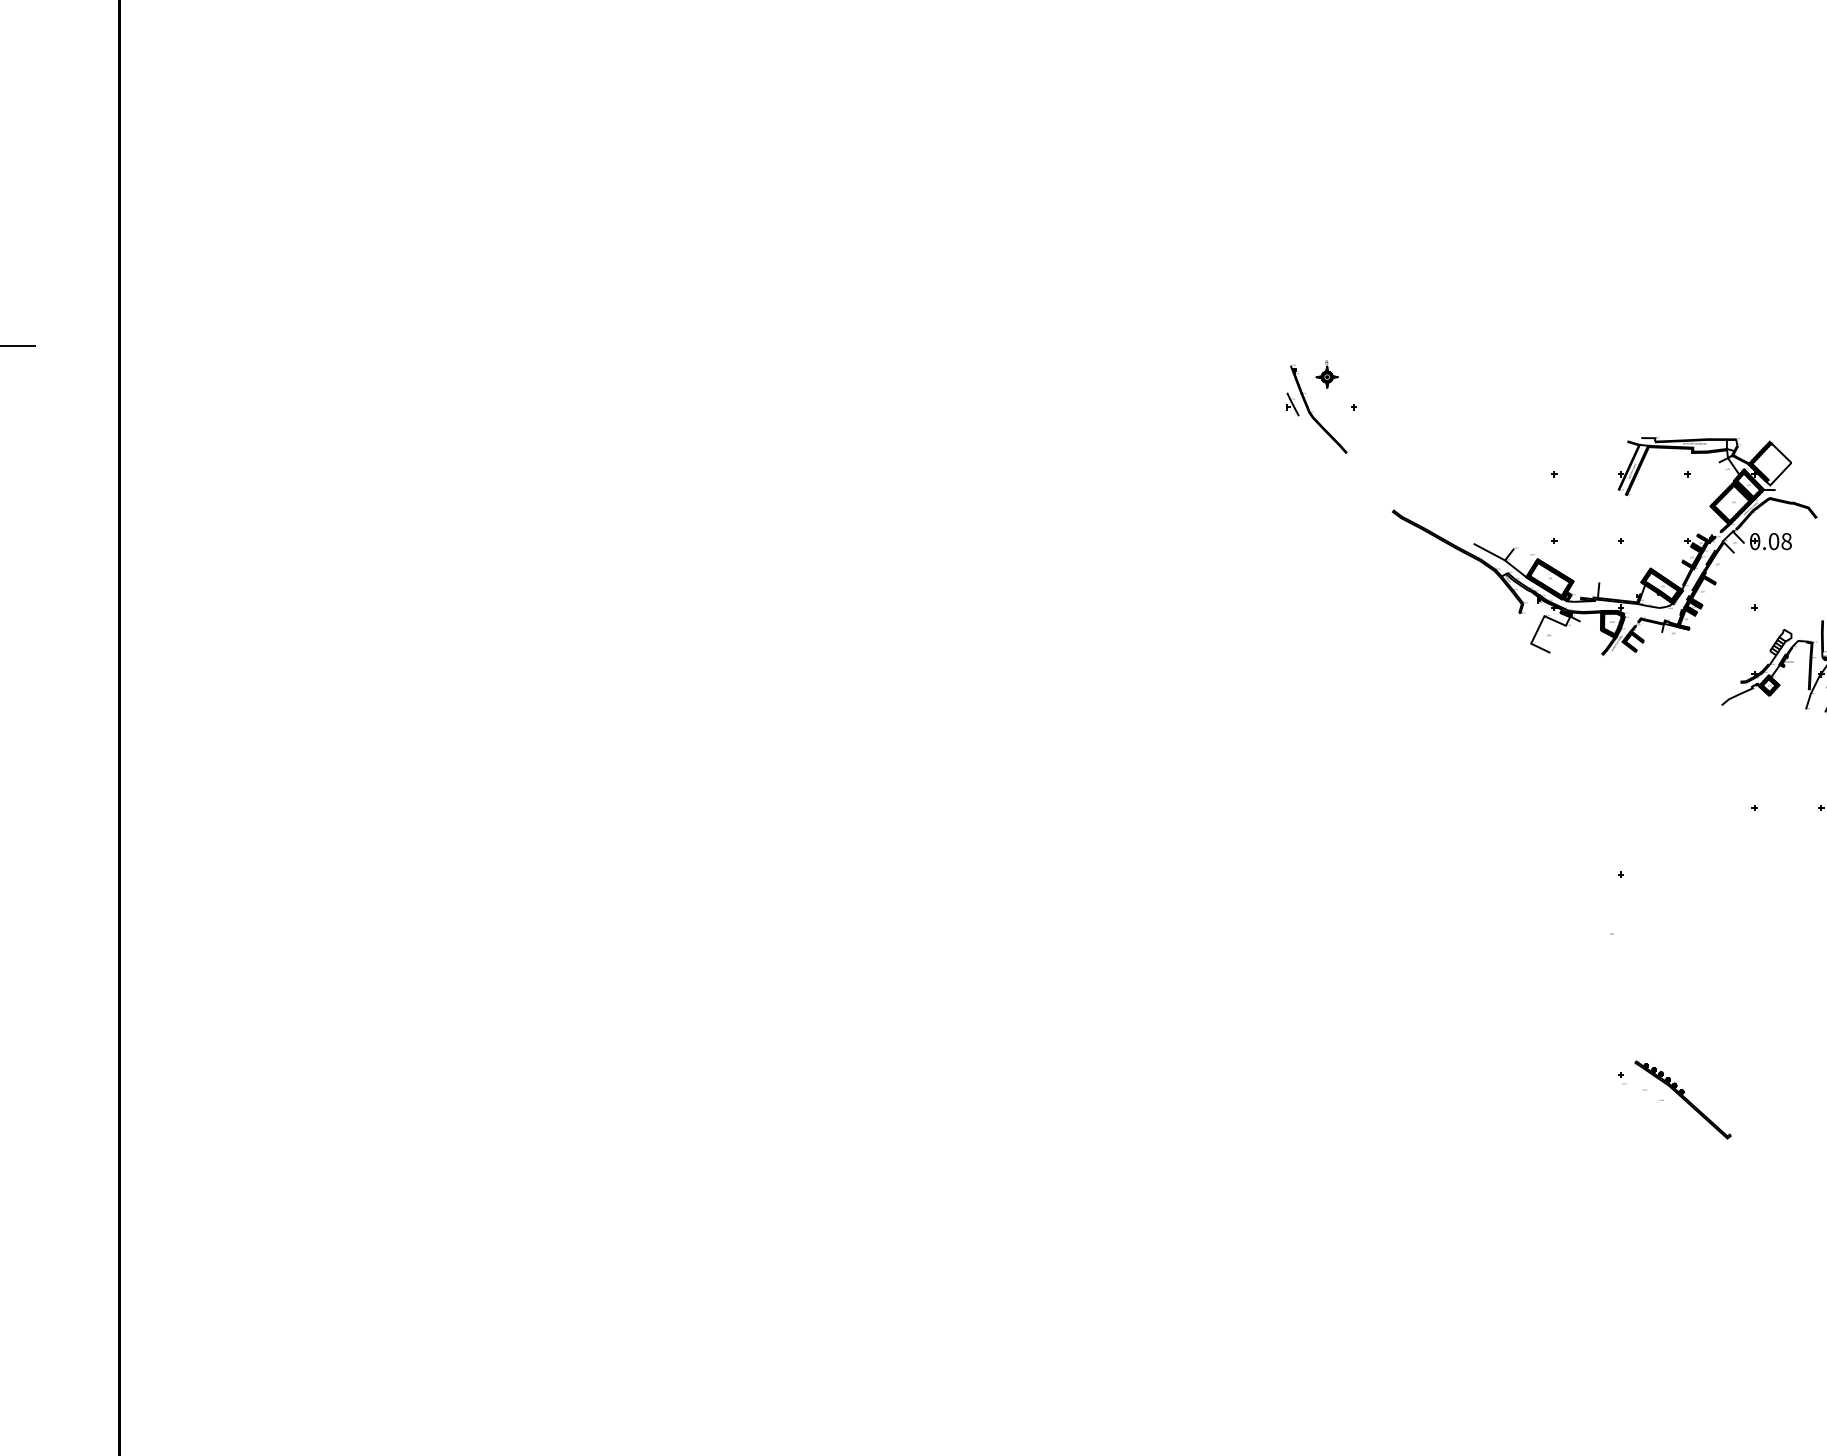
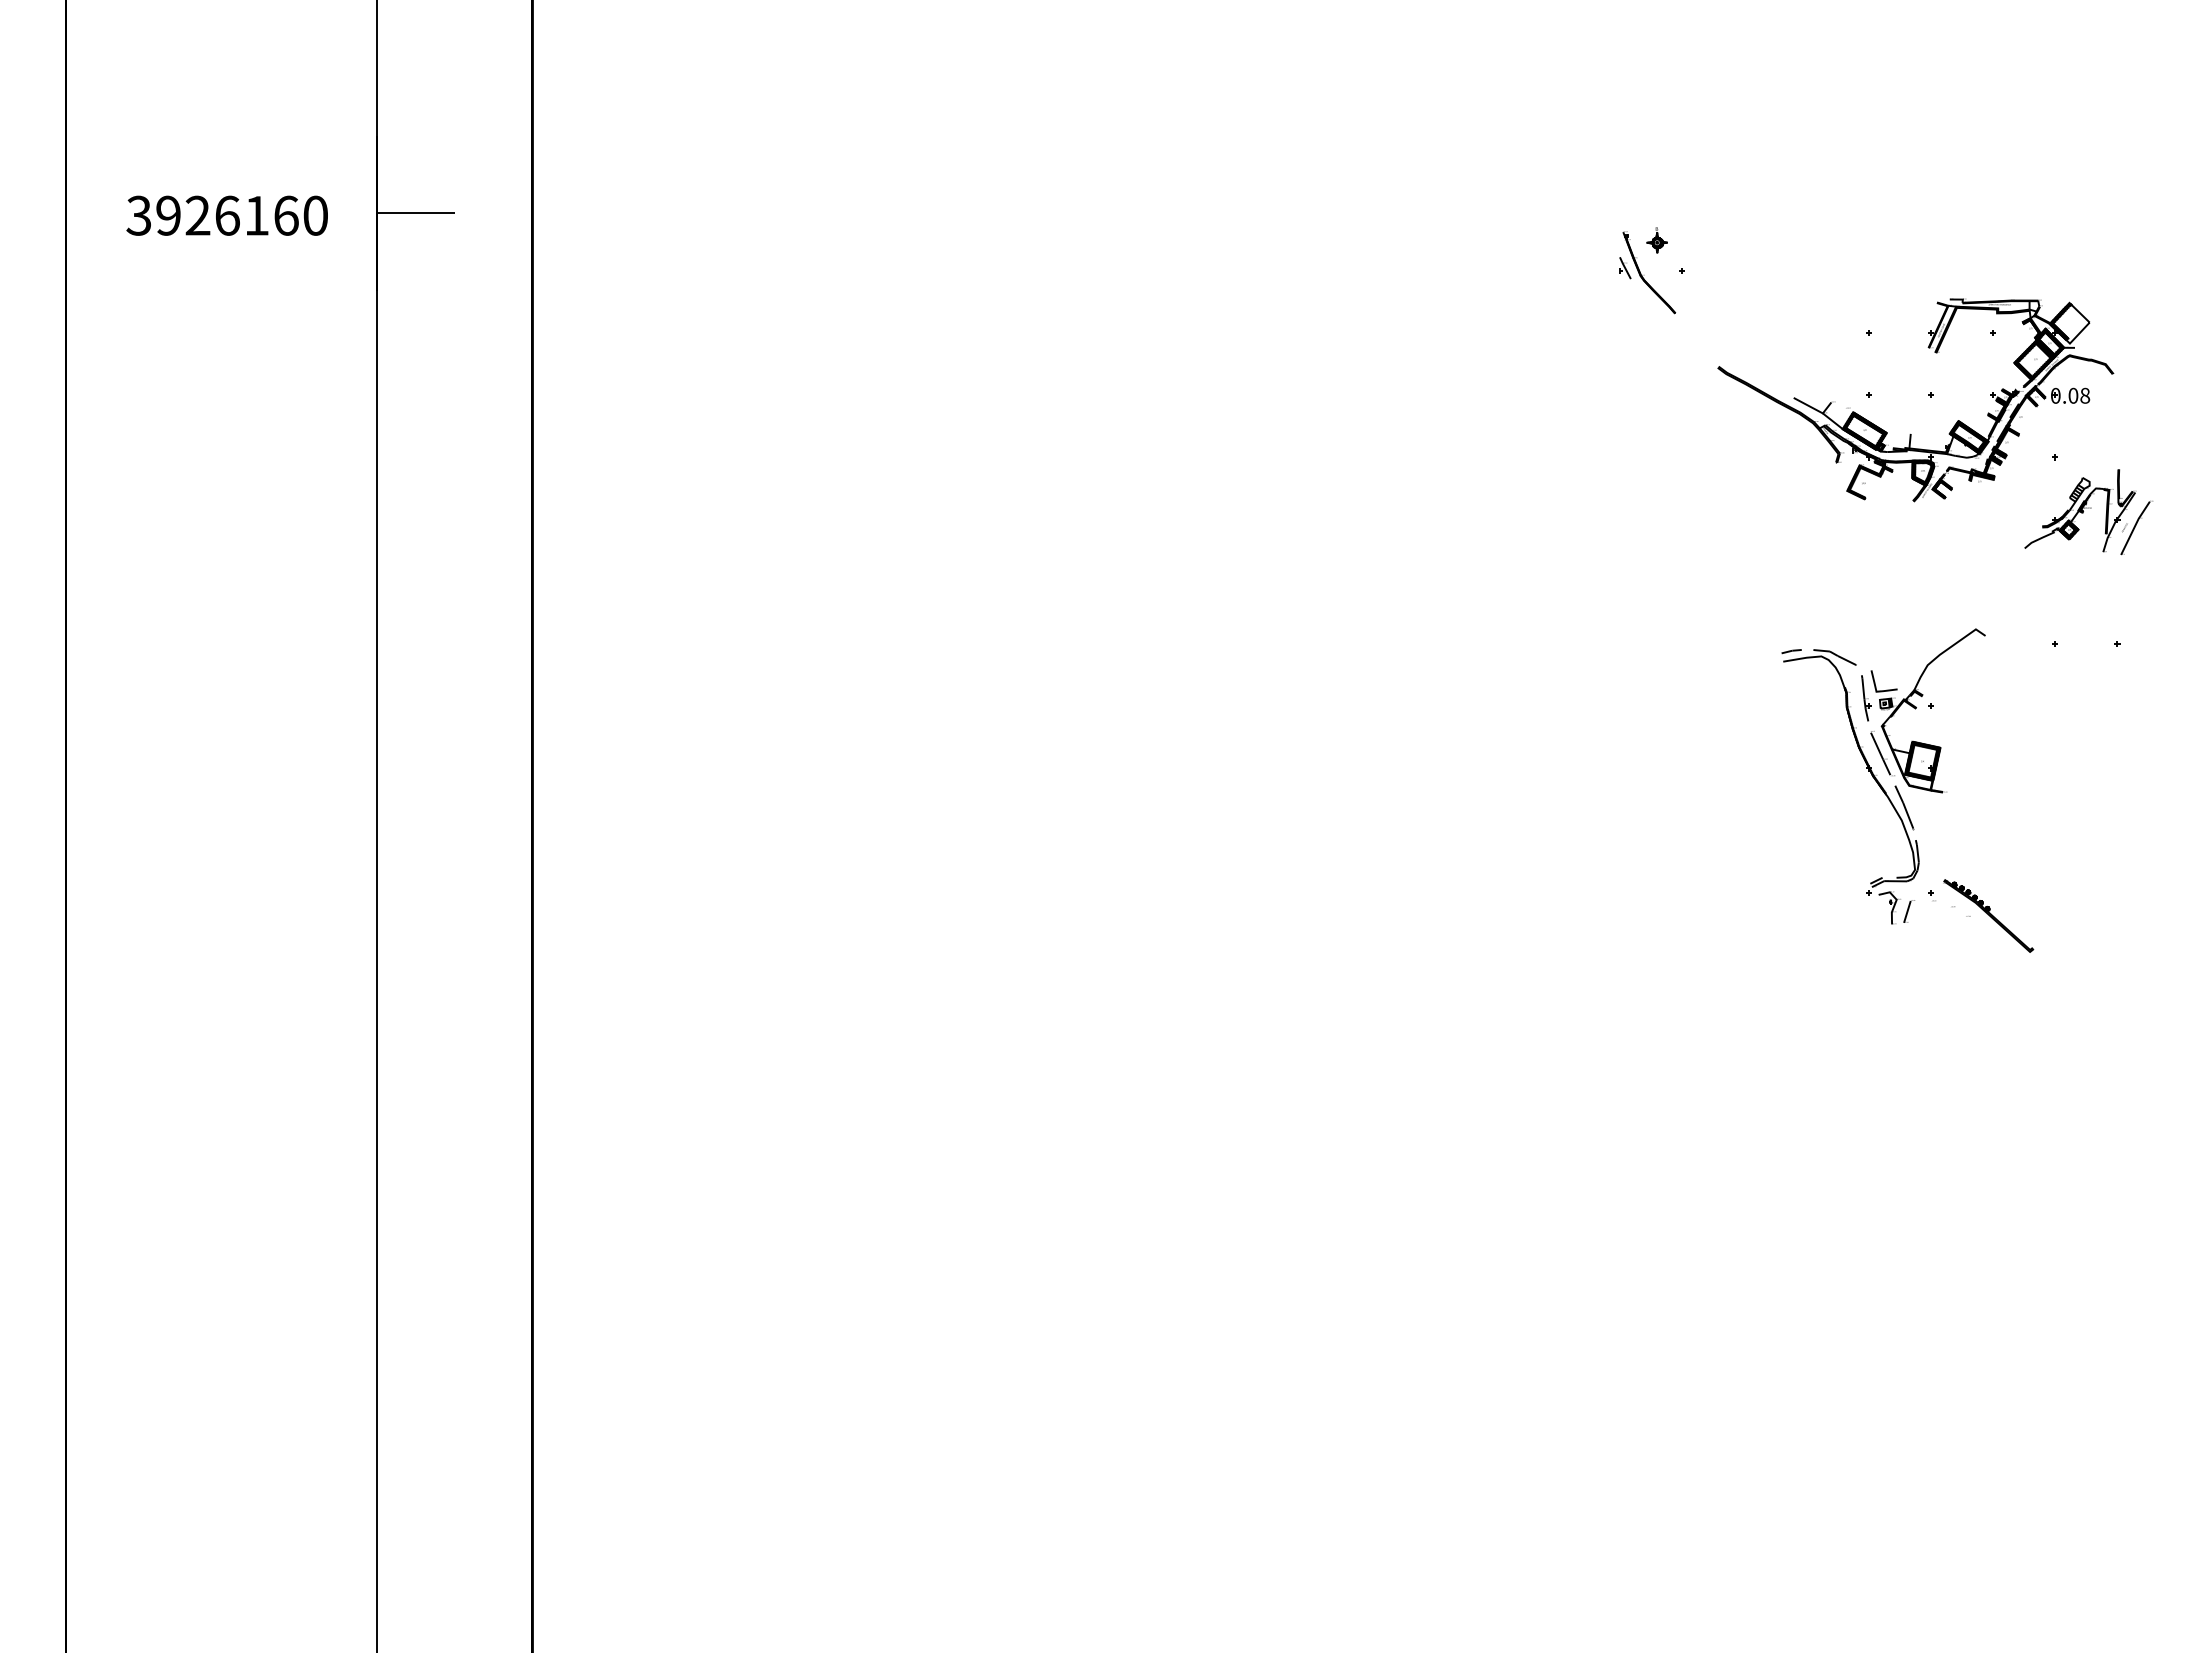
hatch: (1728, 469) -> (2031, 328), added
hatch: (1733, 542) -> (2035, 396), added
hatch: (1675, 628) -> (1981, 476), added
hatch: (1556, 634) -> (1870, 482), added
part: (1570, 950) -> (1883, 776), added

